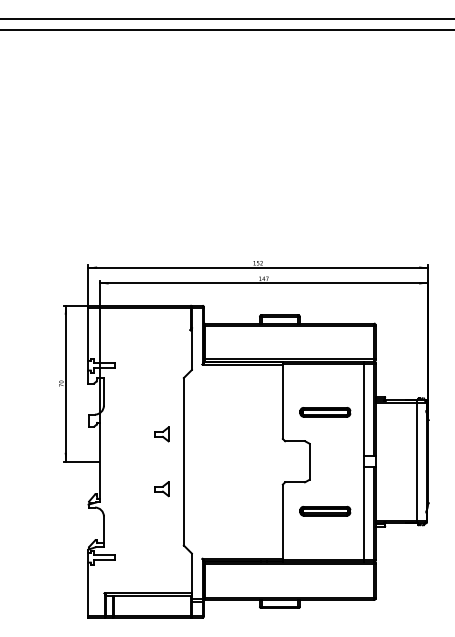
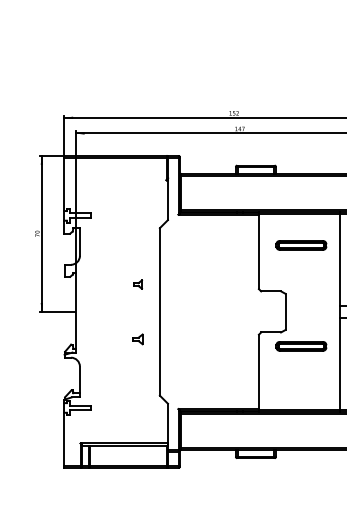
part: (325, 412) -> (301, 245), moved
part: (161, 434) -> (137, 284), size x0.6
part: (161, 489) -> (137, 339), size x0.7
part: (325, 510) -> (301, 345), moved

